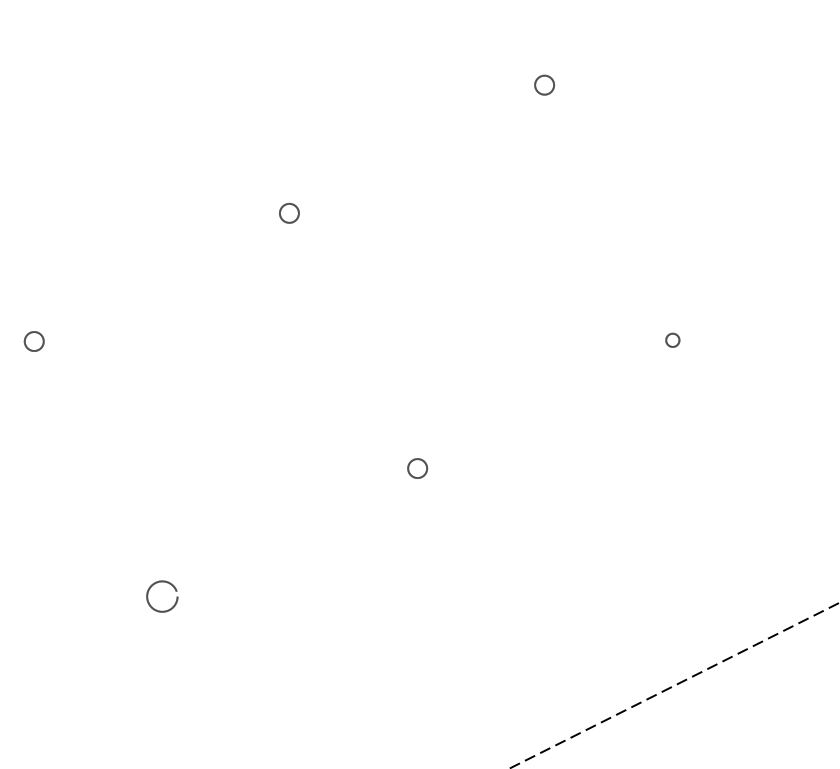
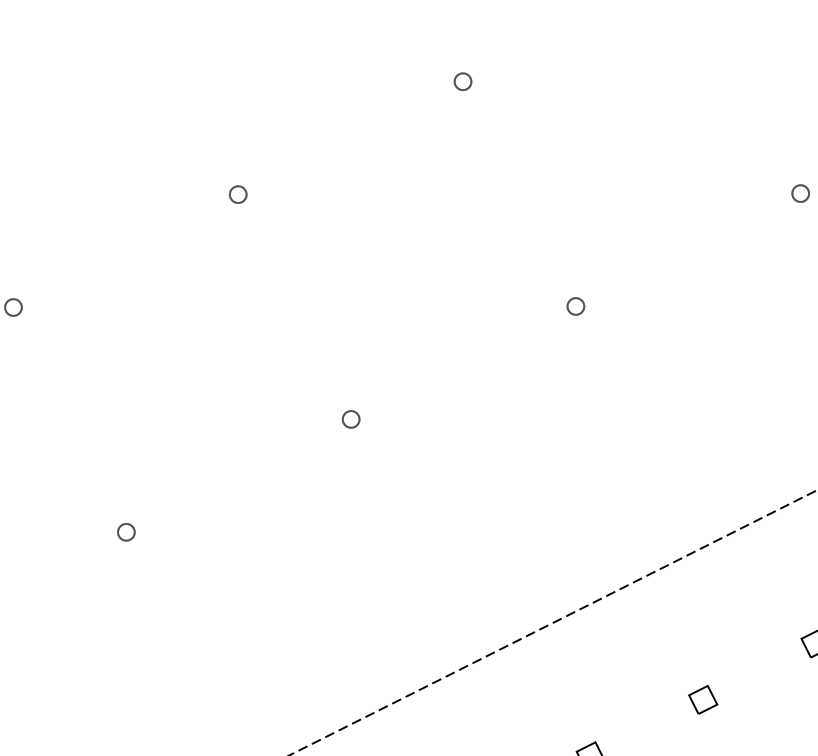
circle: (672, 340) -> (575, 306), size x1.43
circle: (162, 596) -> (126, 532), size x0.62

